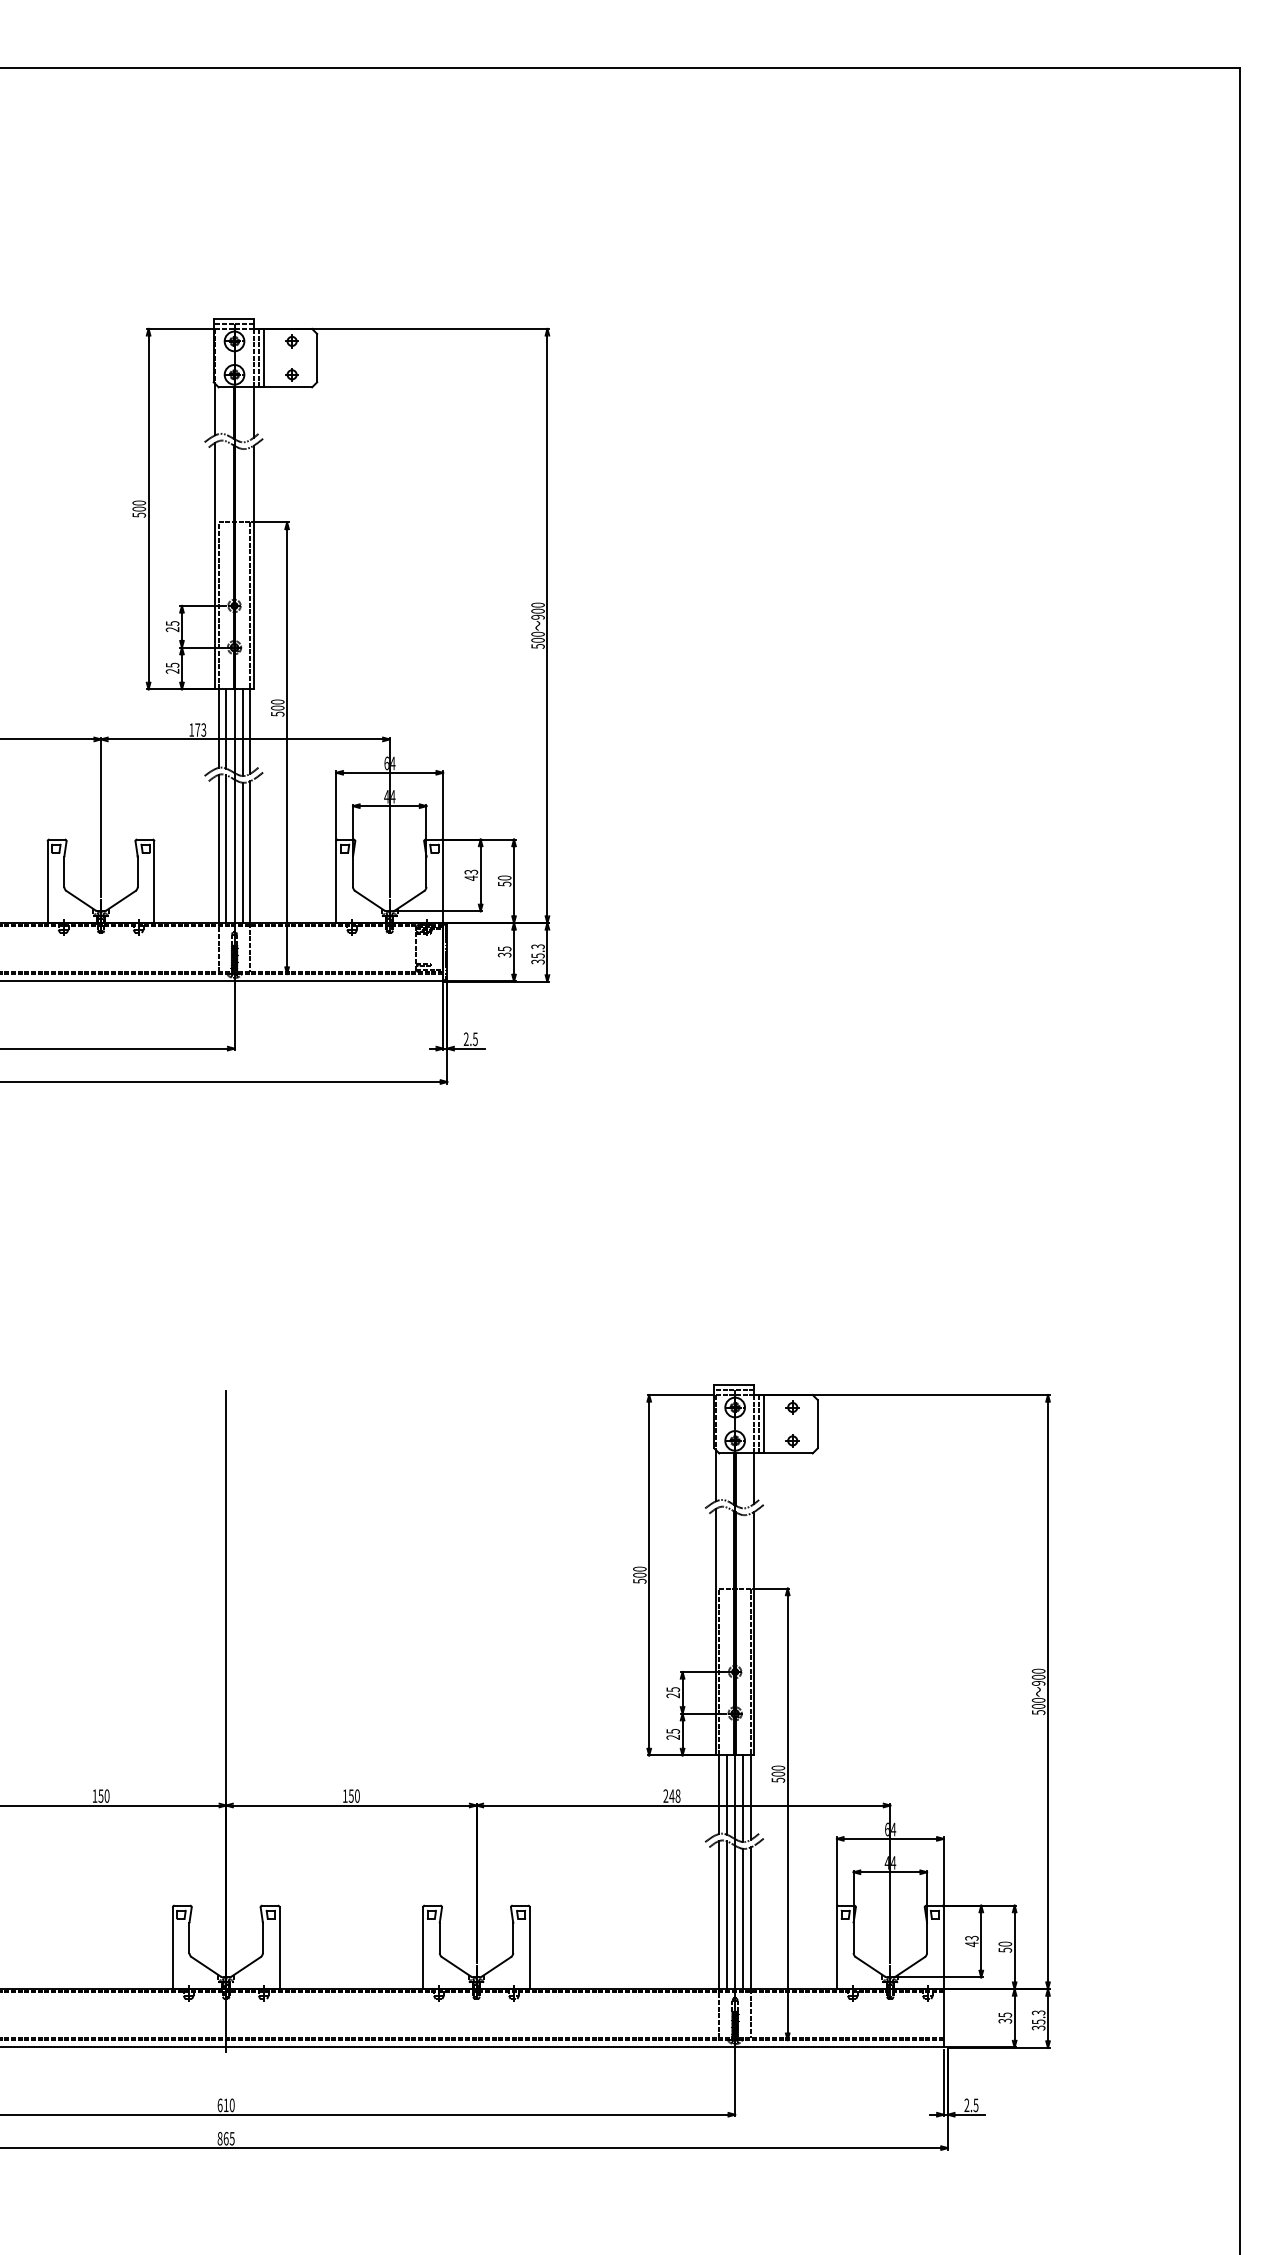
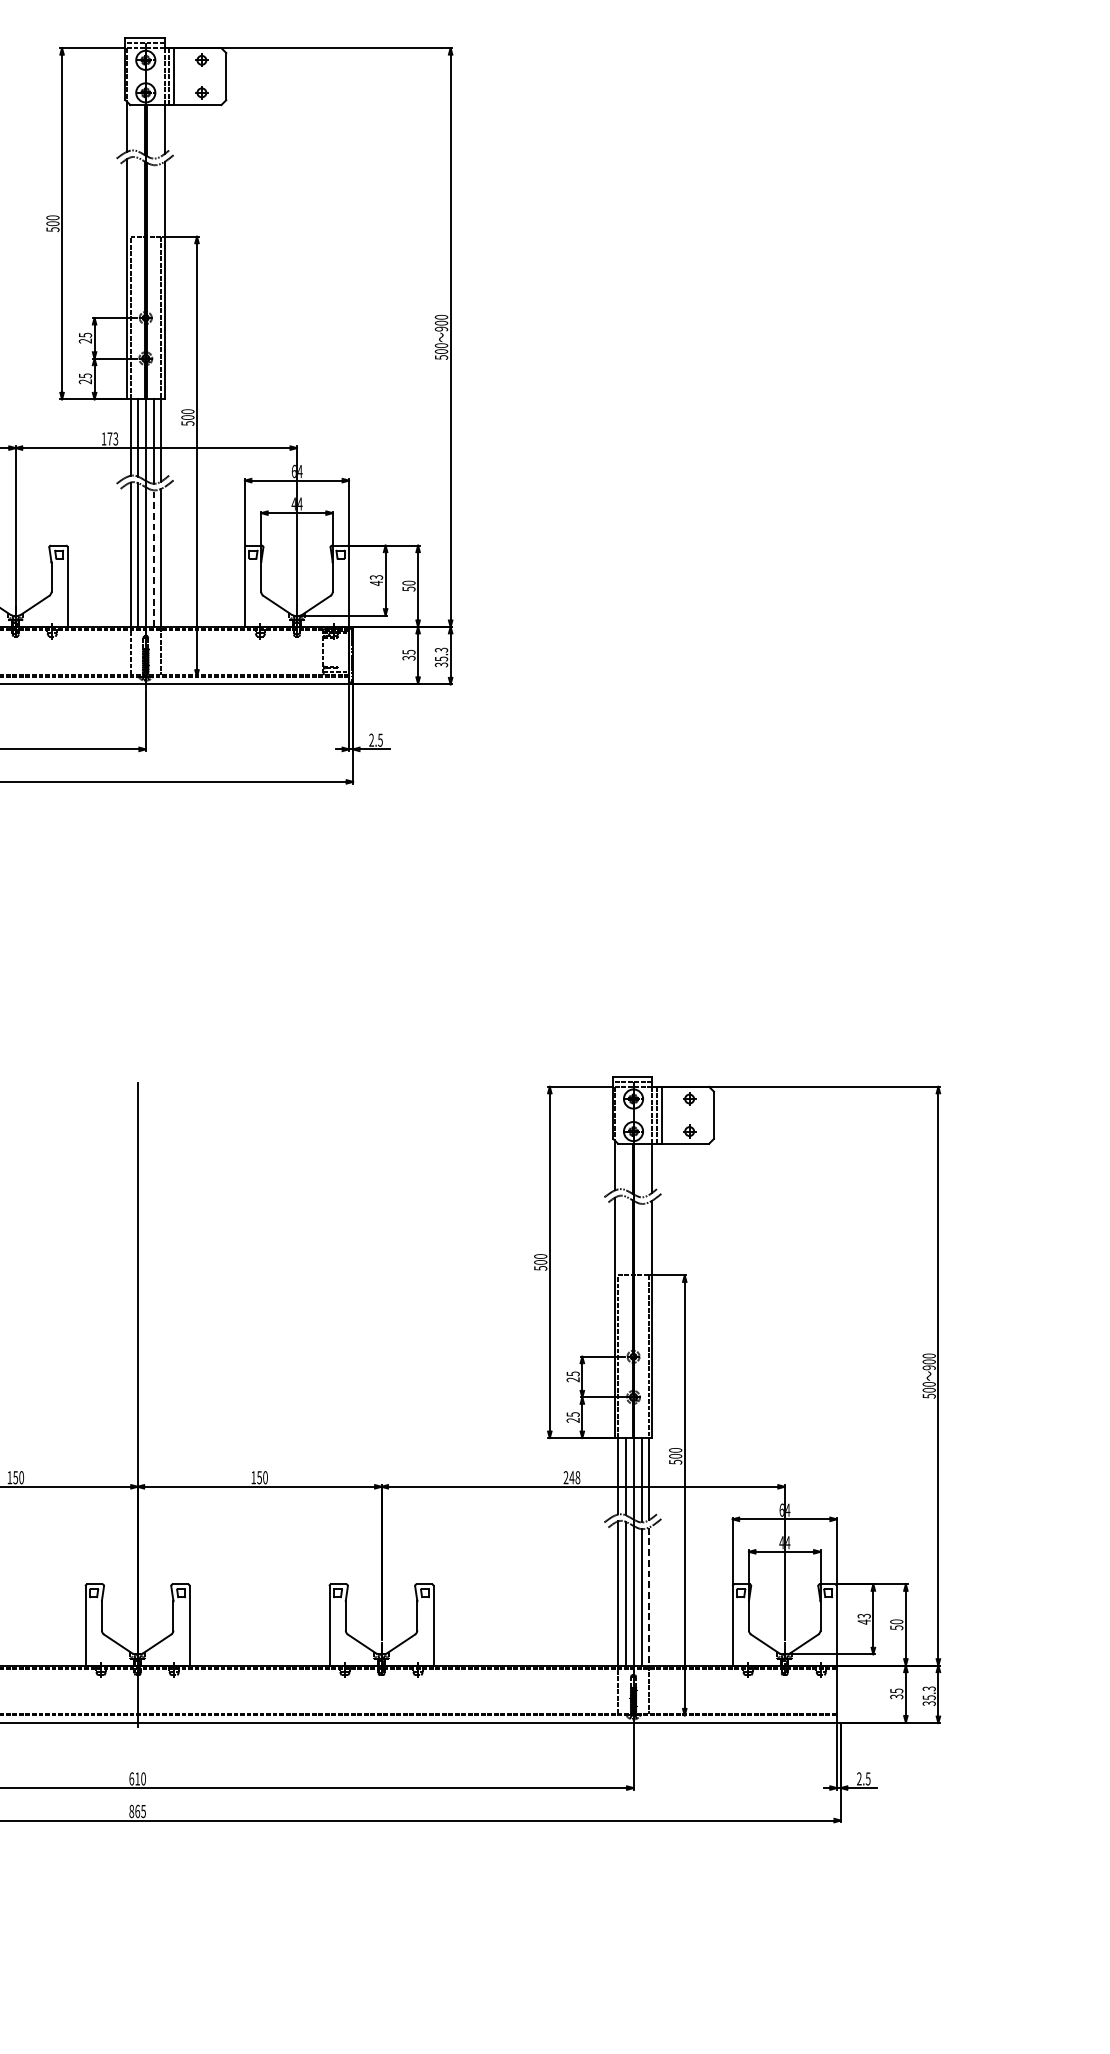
line: (242, 852) -> (153, 558), solid -> dashed
line: (750, 1918) -> (648, 1596), solid -> dashed

